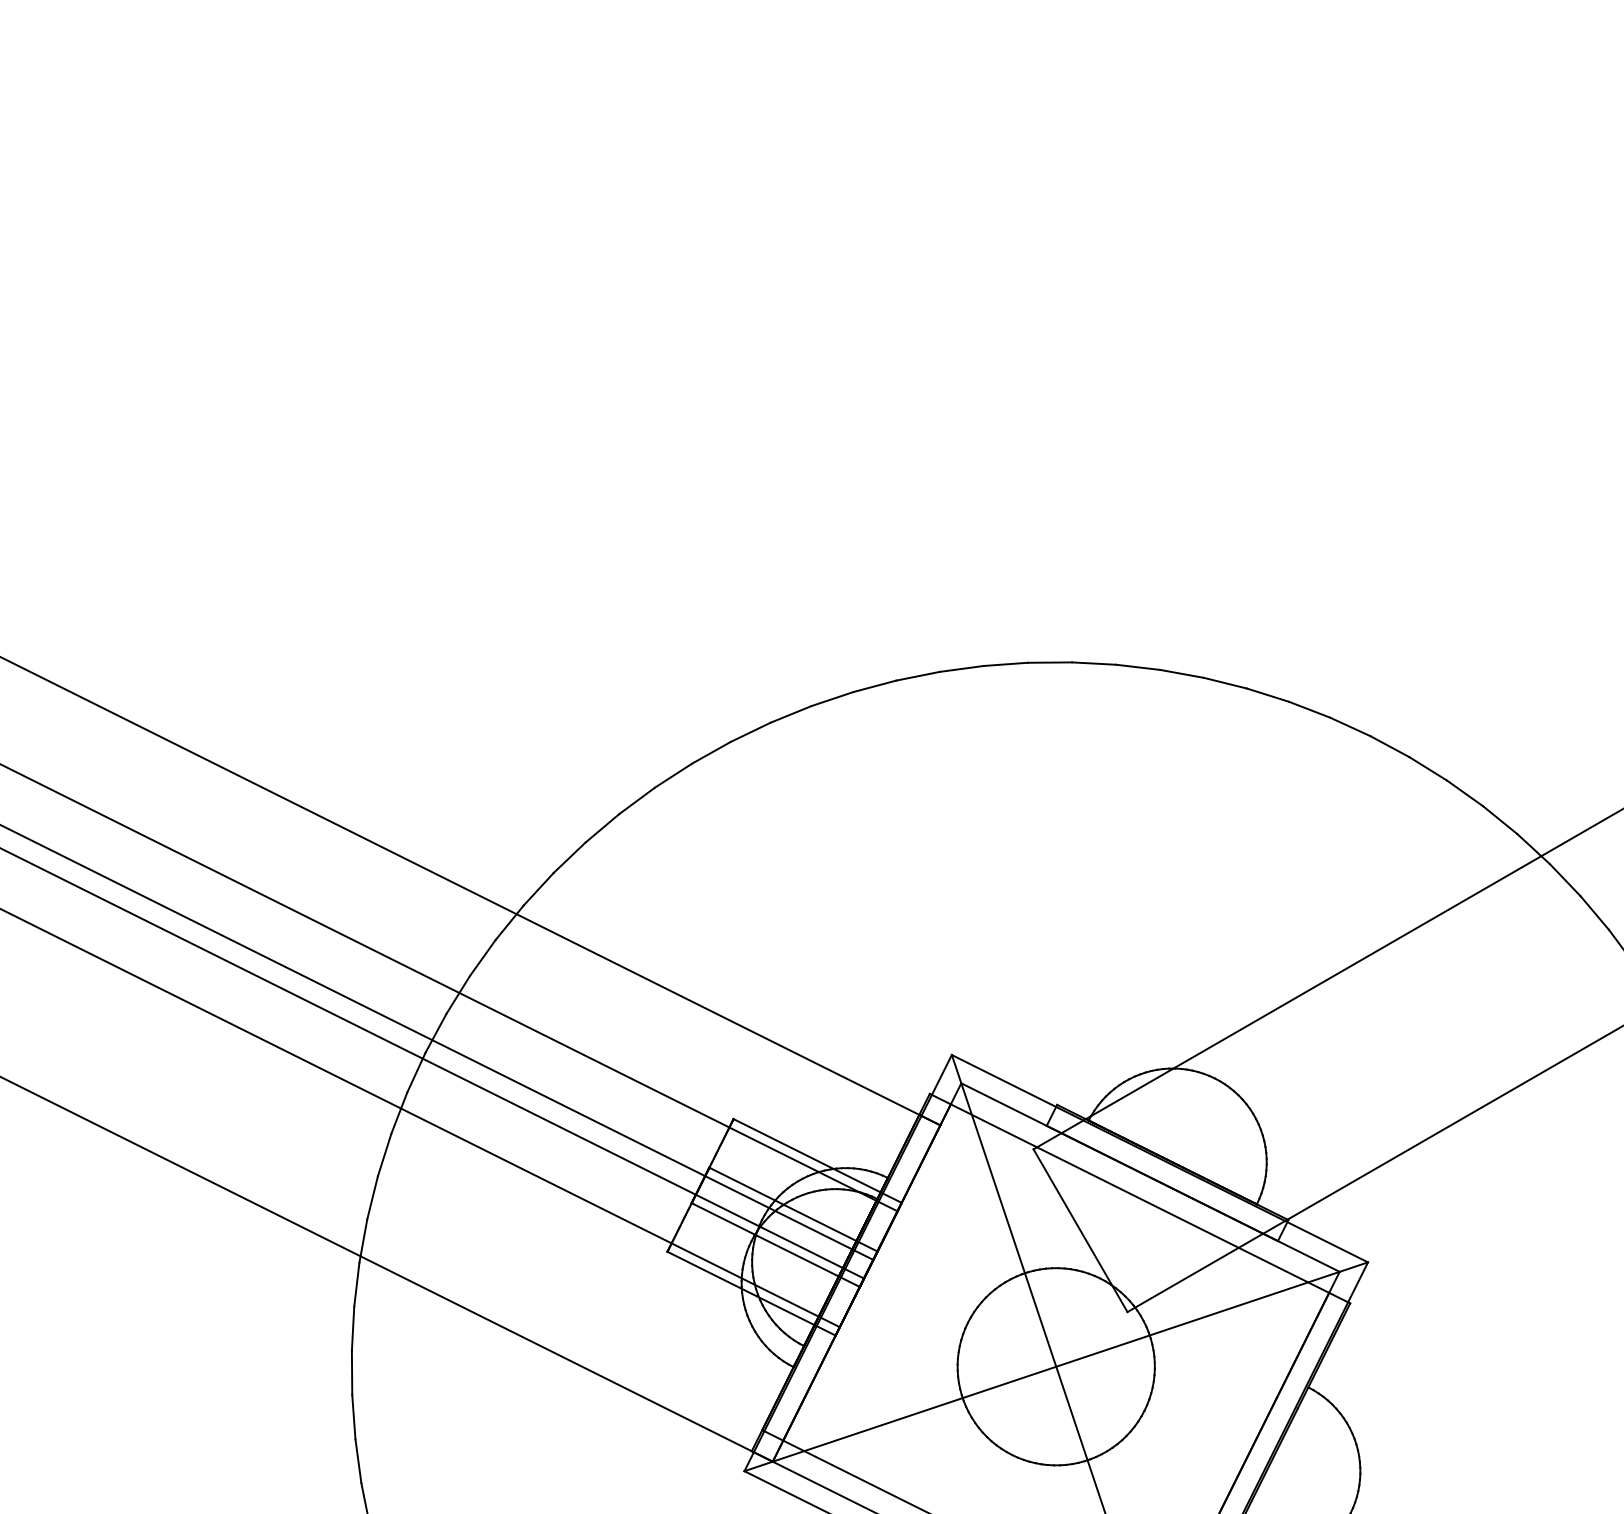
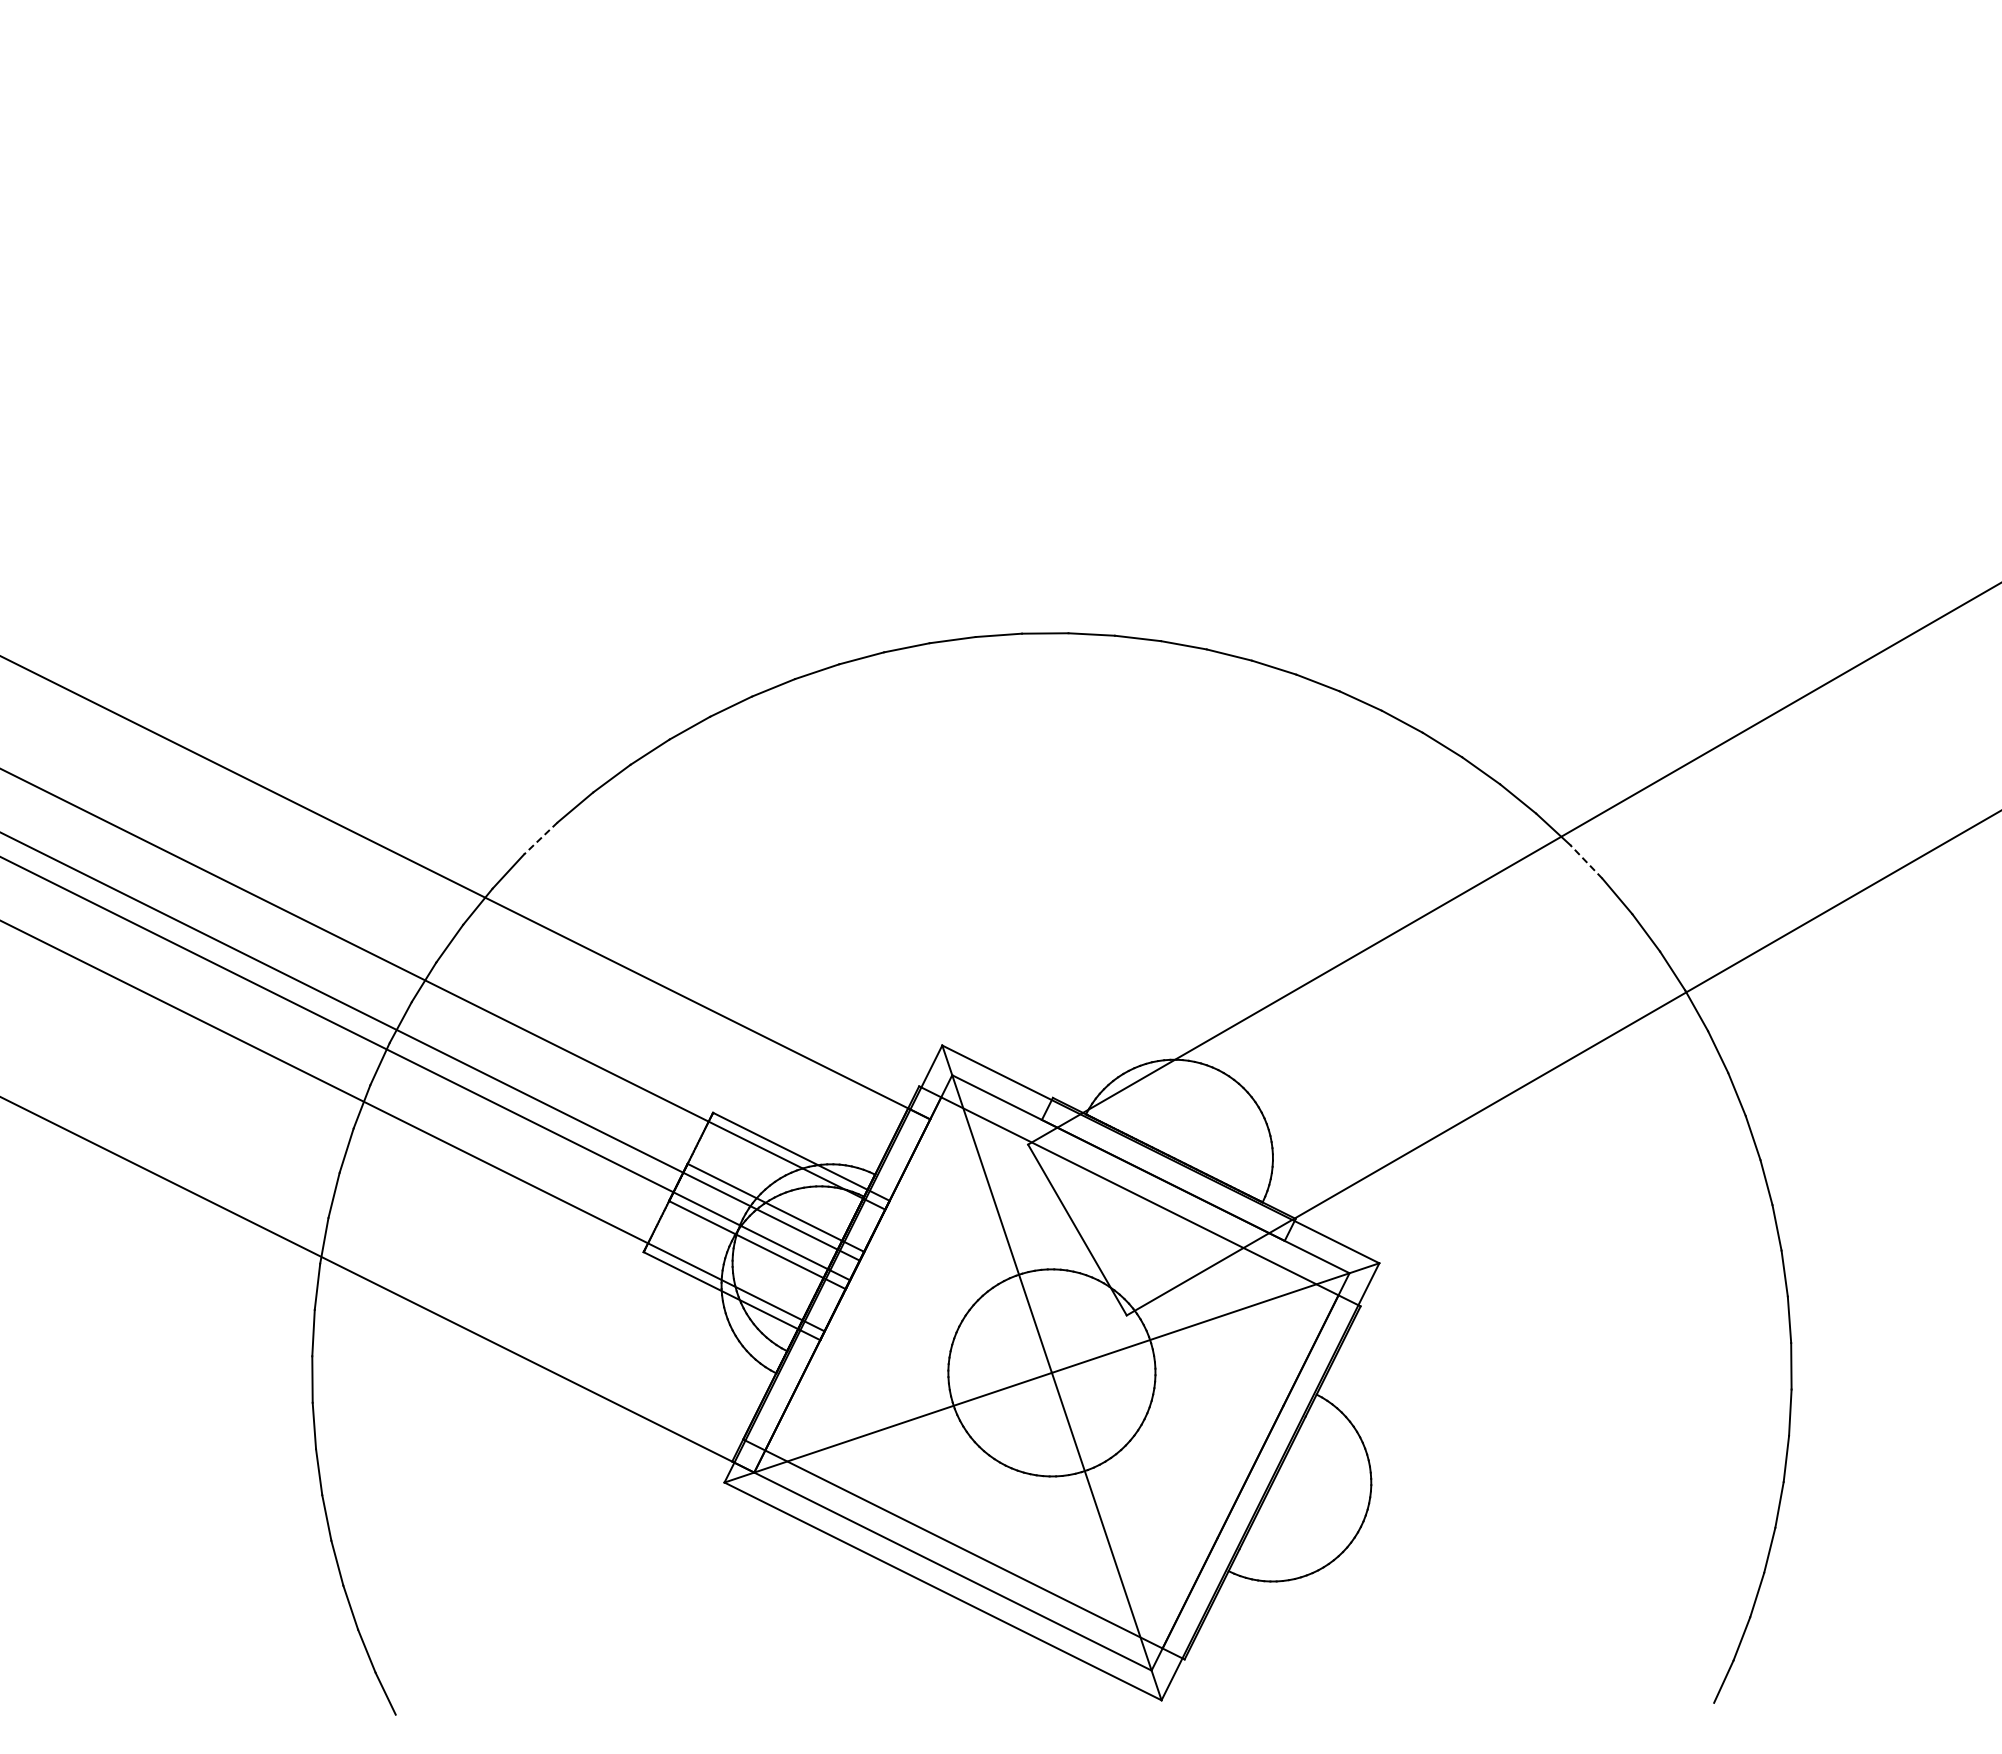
line: (569, 857) -> (540, 838), solid -> dashed
line: (1565, 879) -> (1586, 861), solid -> dashed

